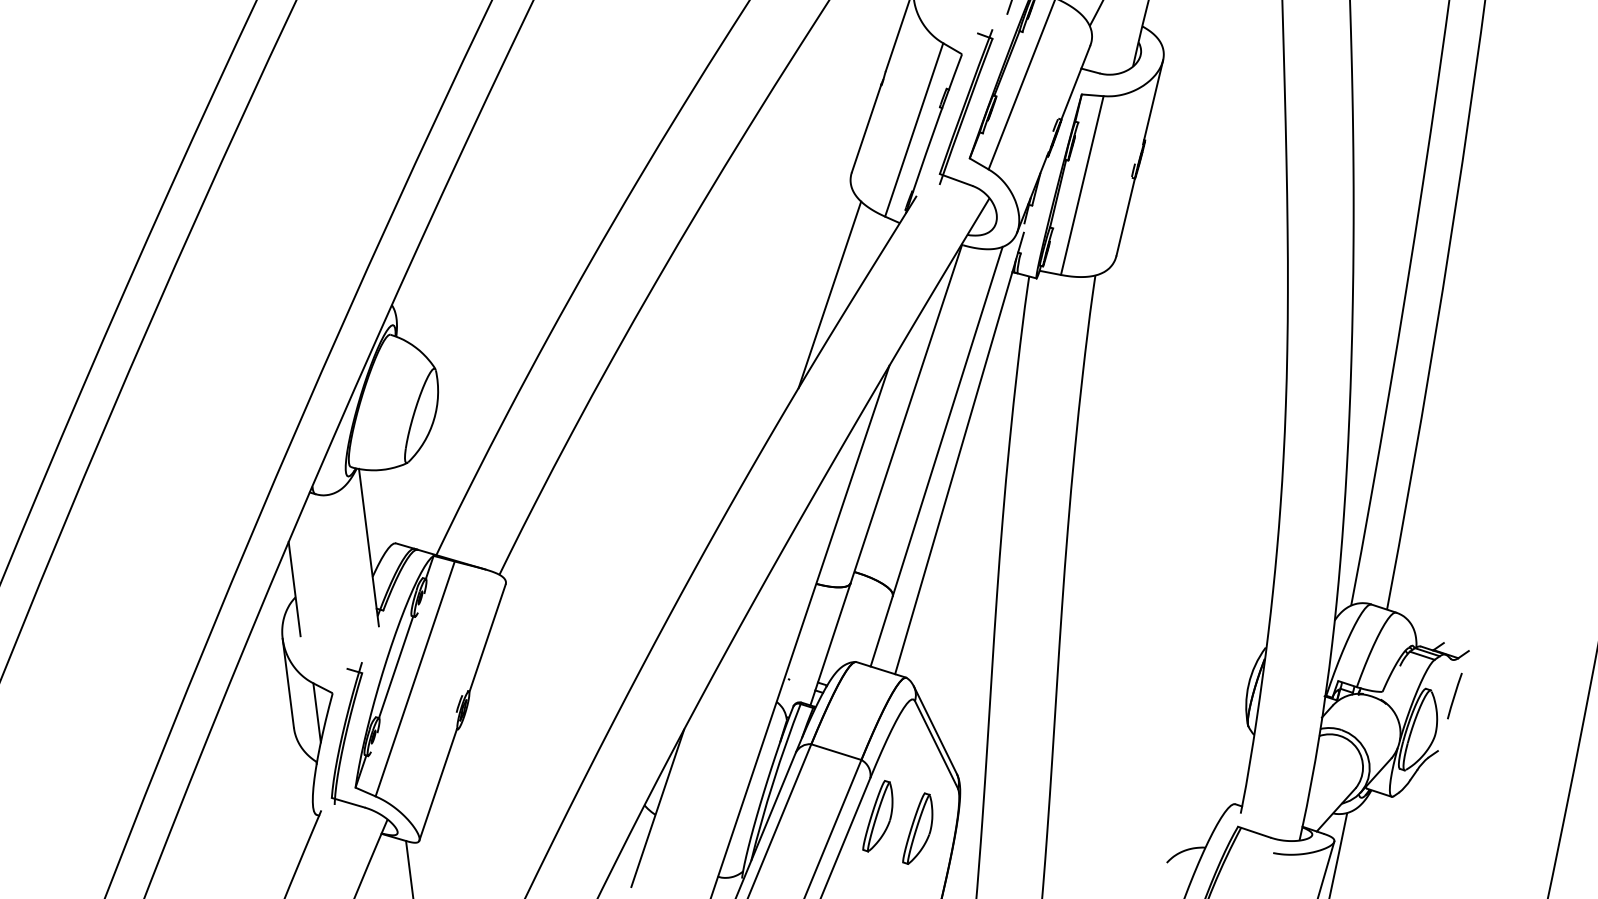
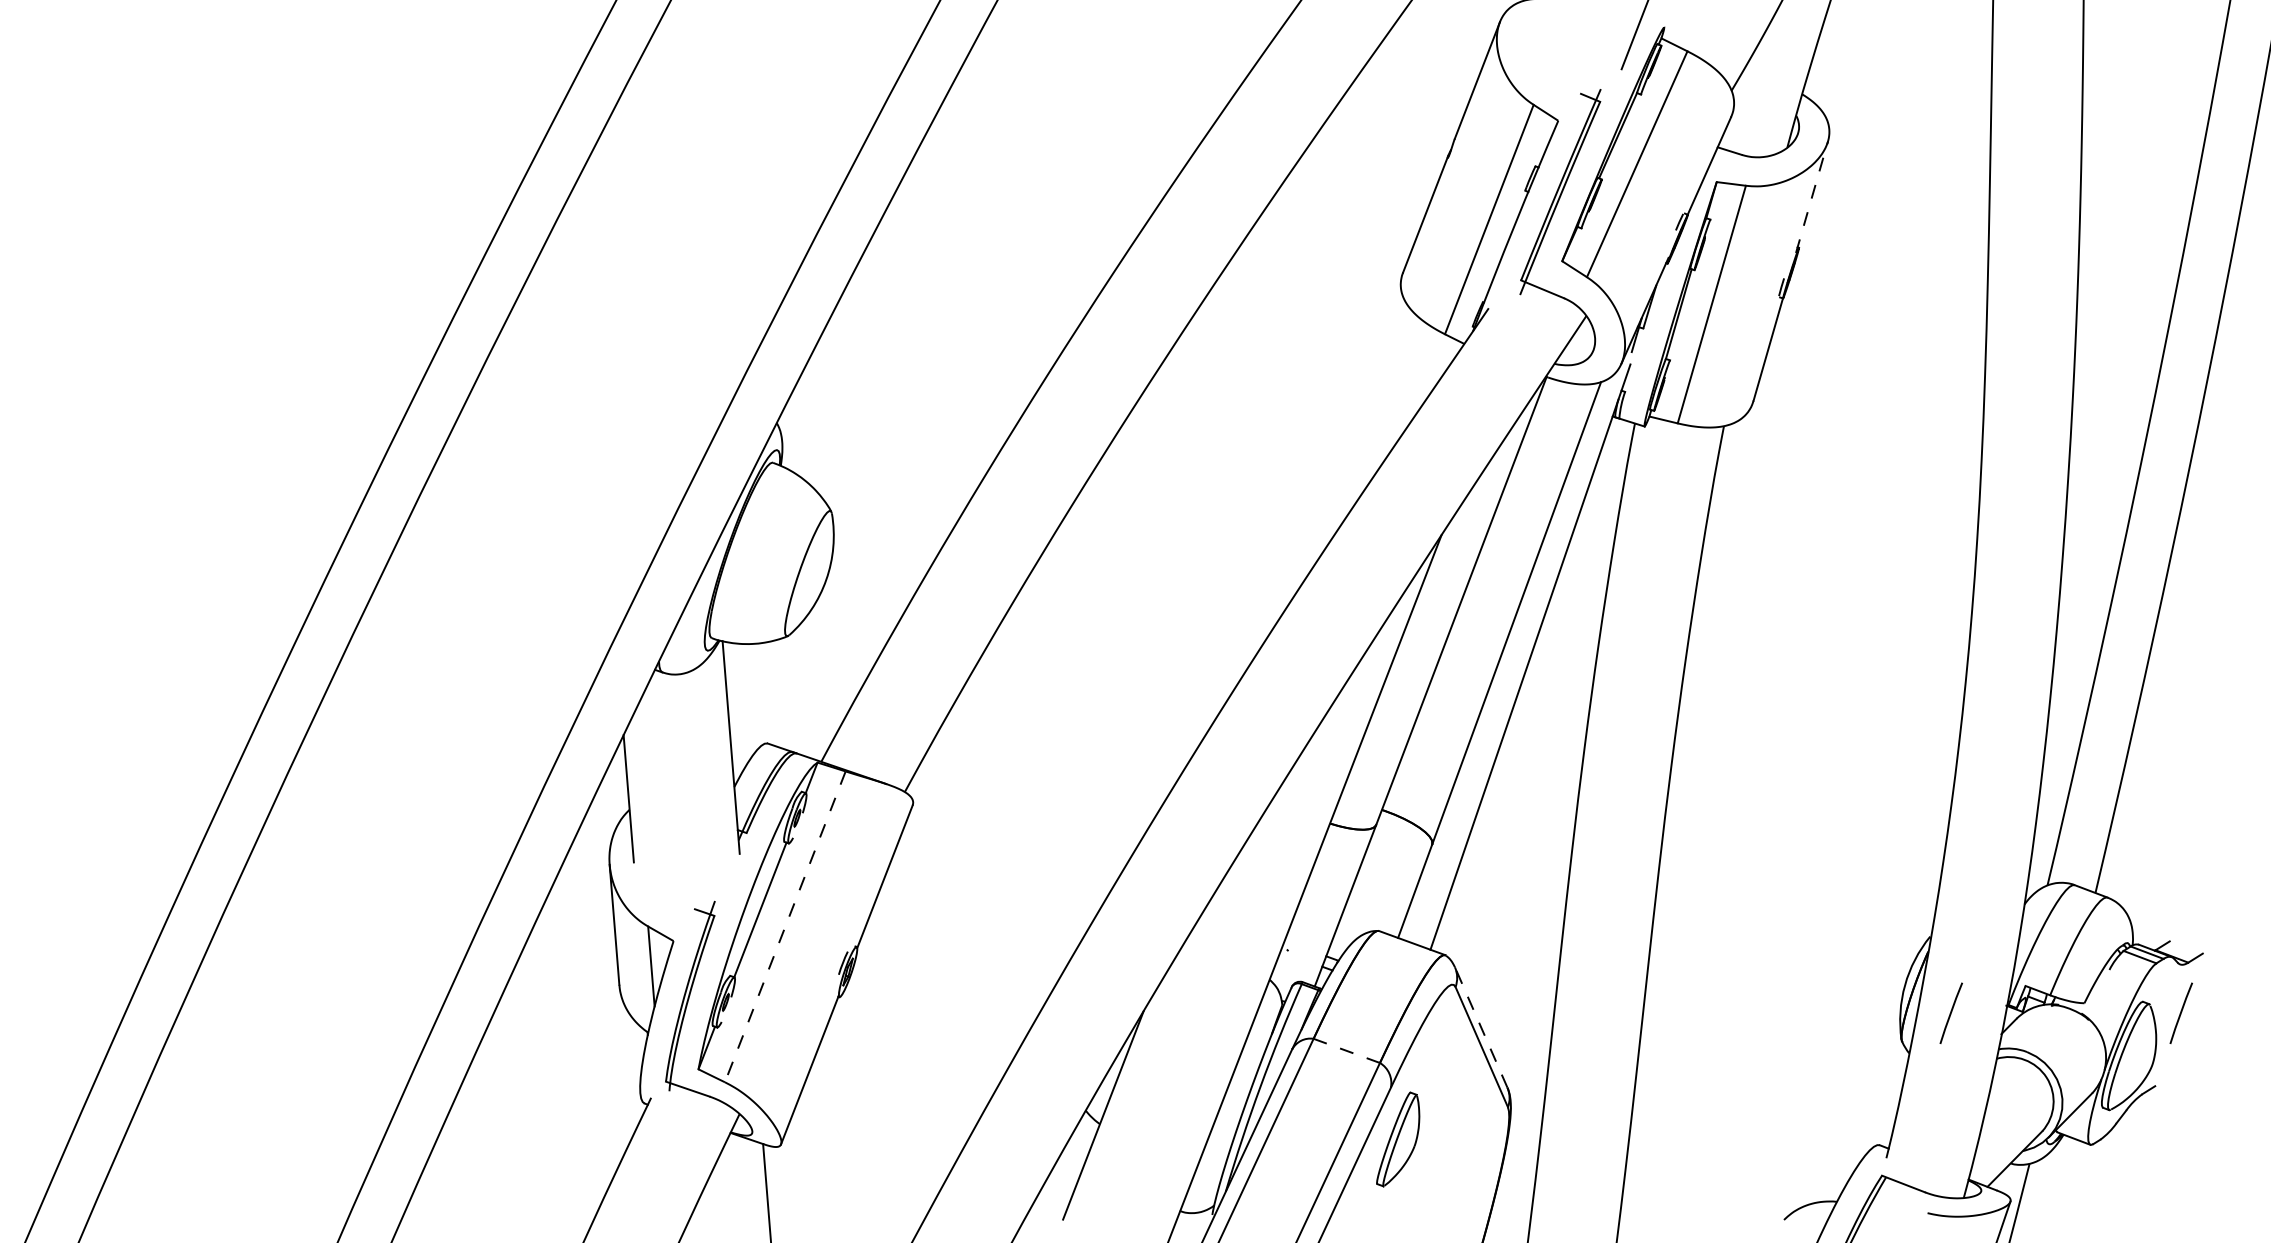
line: (1153, 101) -> (1812, 196), solid -> dashed
line: (829, 294) -> (1365, 435), removed
line: (415, 678) -> (785, 926), solid -> dashed
line: (1283, 703) -> (1950, 1012), added
line: (935, 730) -> (1481, 1027), solid -> dashed
line: (836, 751) -> (1346, 1050), solid -> dashed
part: (917, 828) -> (1451, 1158), removed

